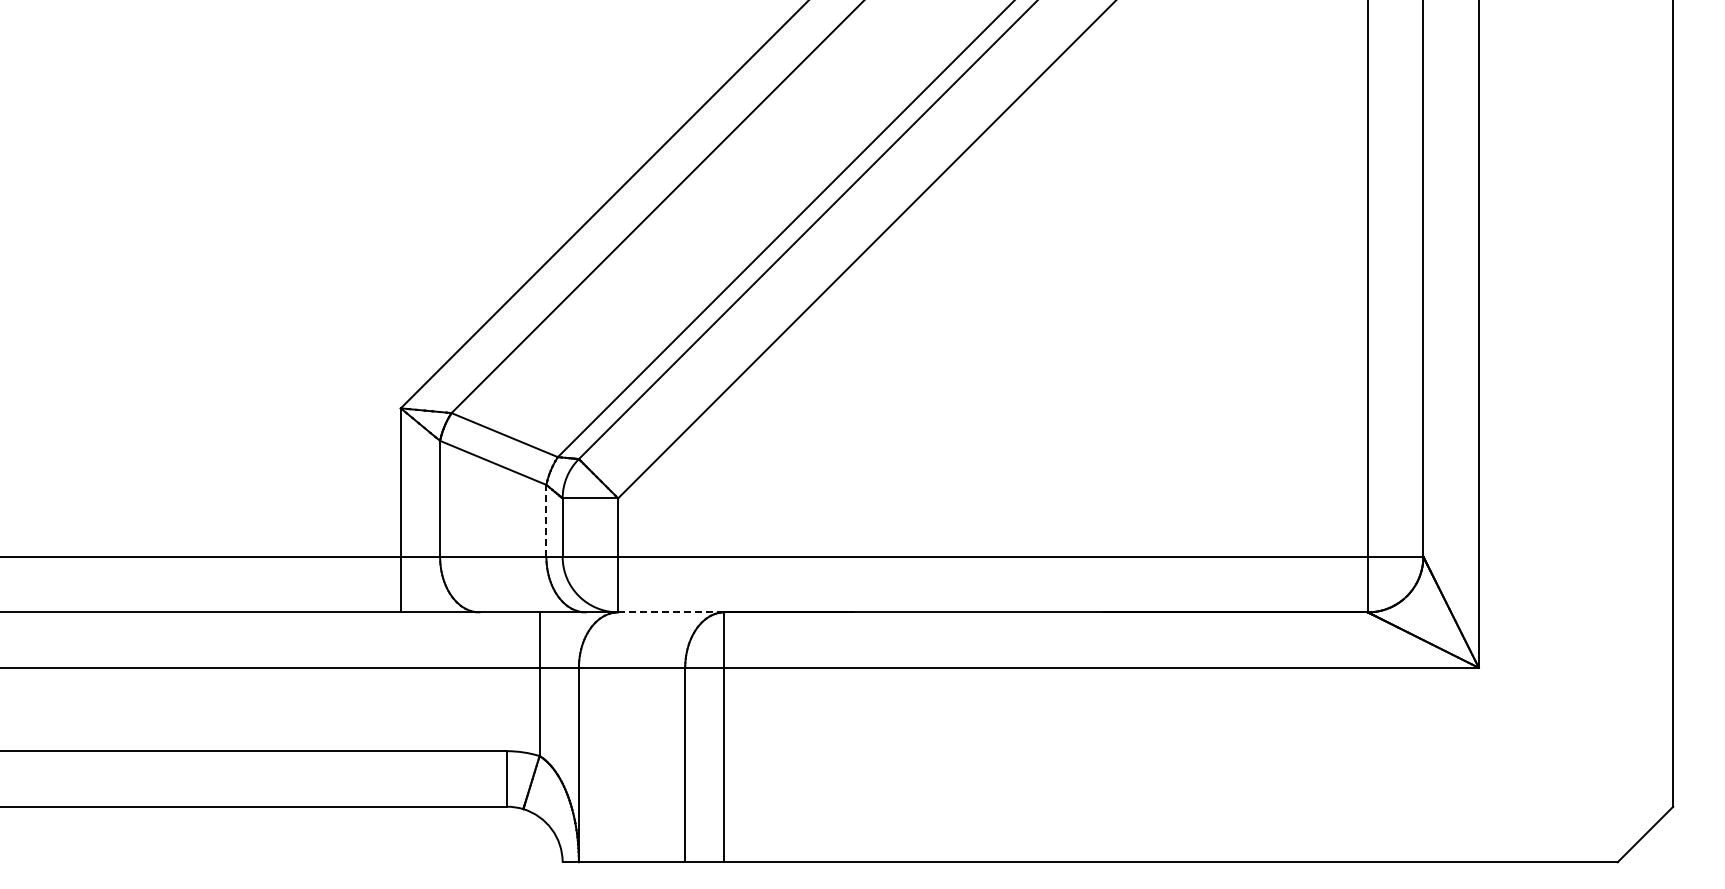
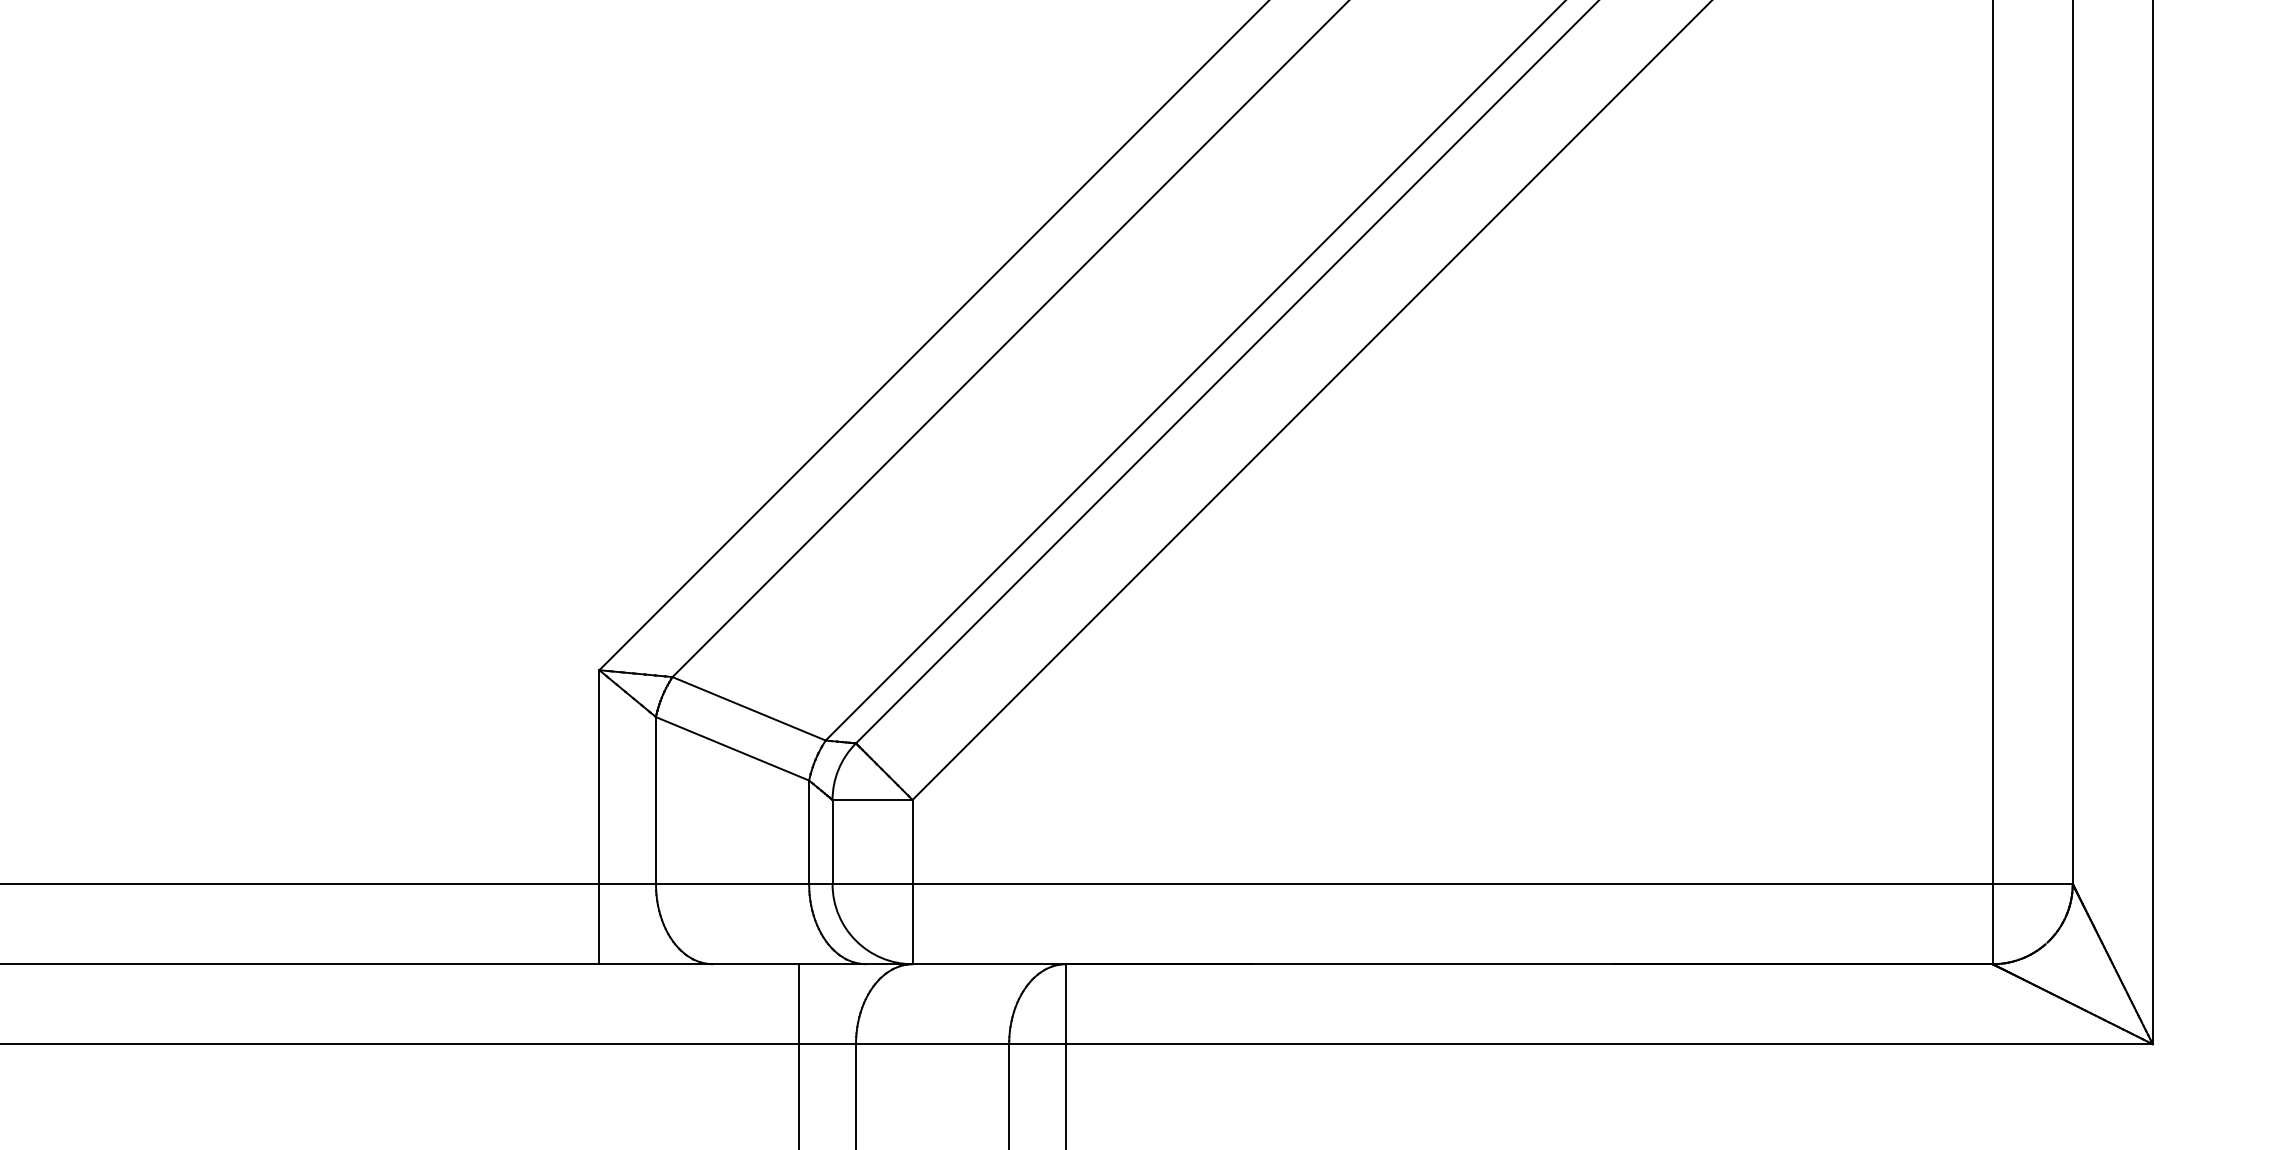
line: (546, 520) -> (809, 831), dashed -> solid
line: (671, 612) -> (989, 964), dashed -> solid

